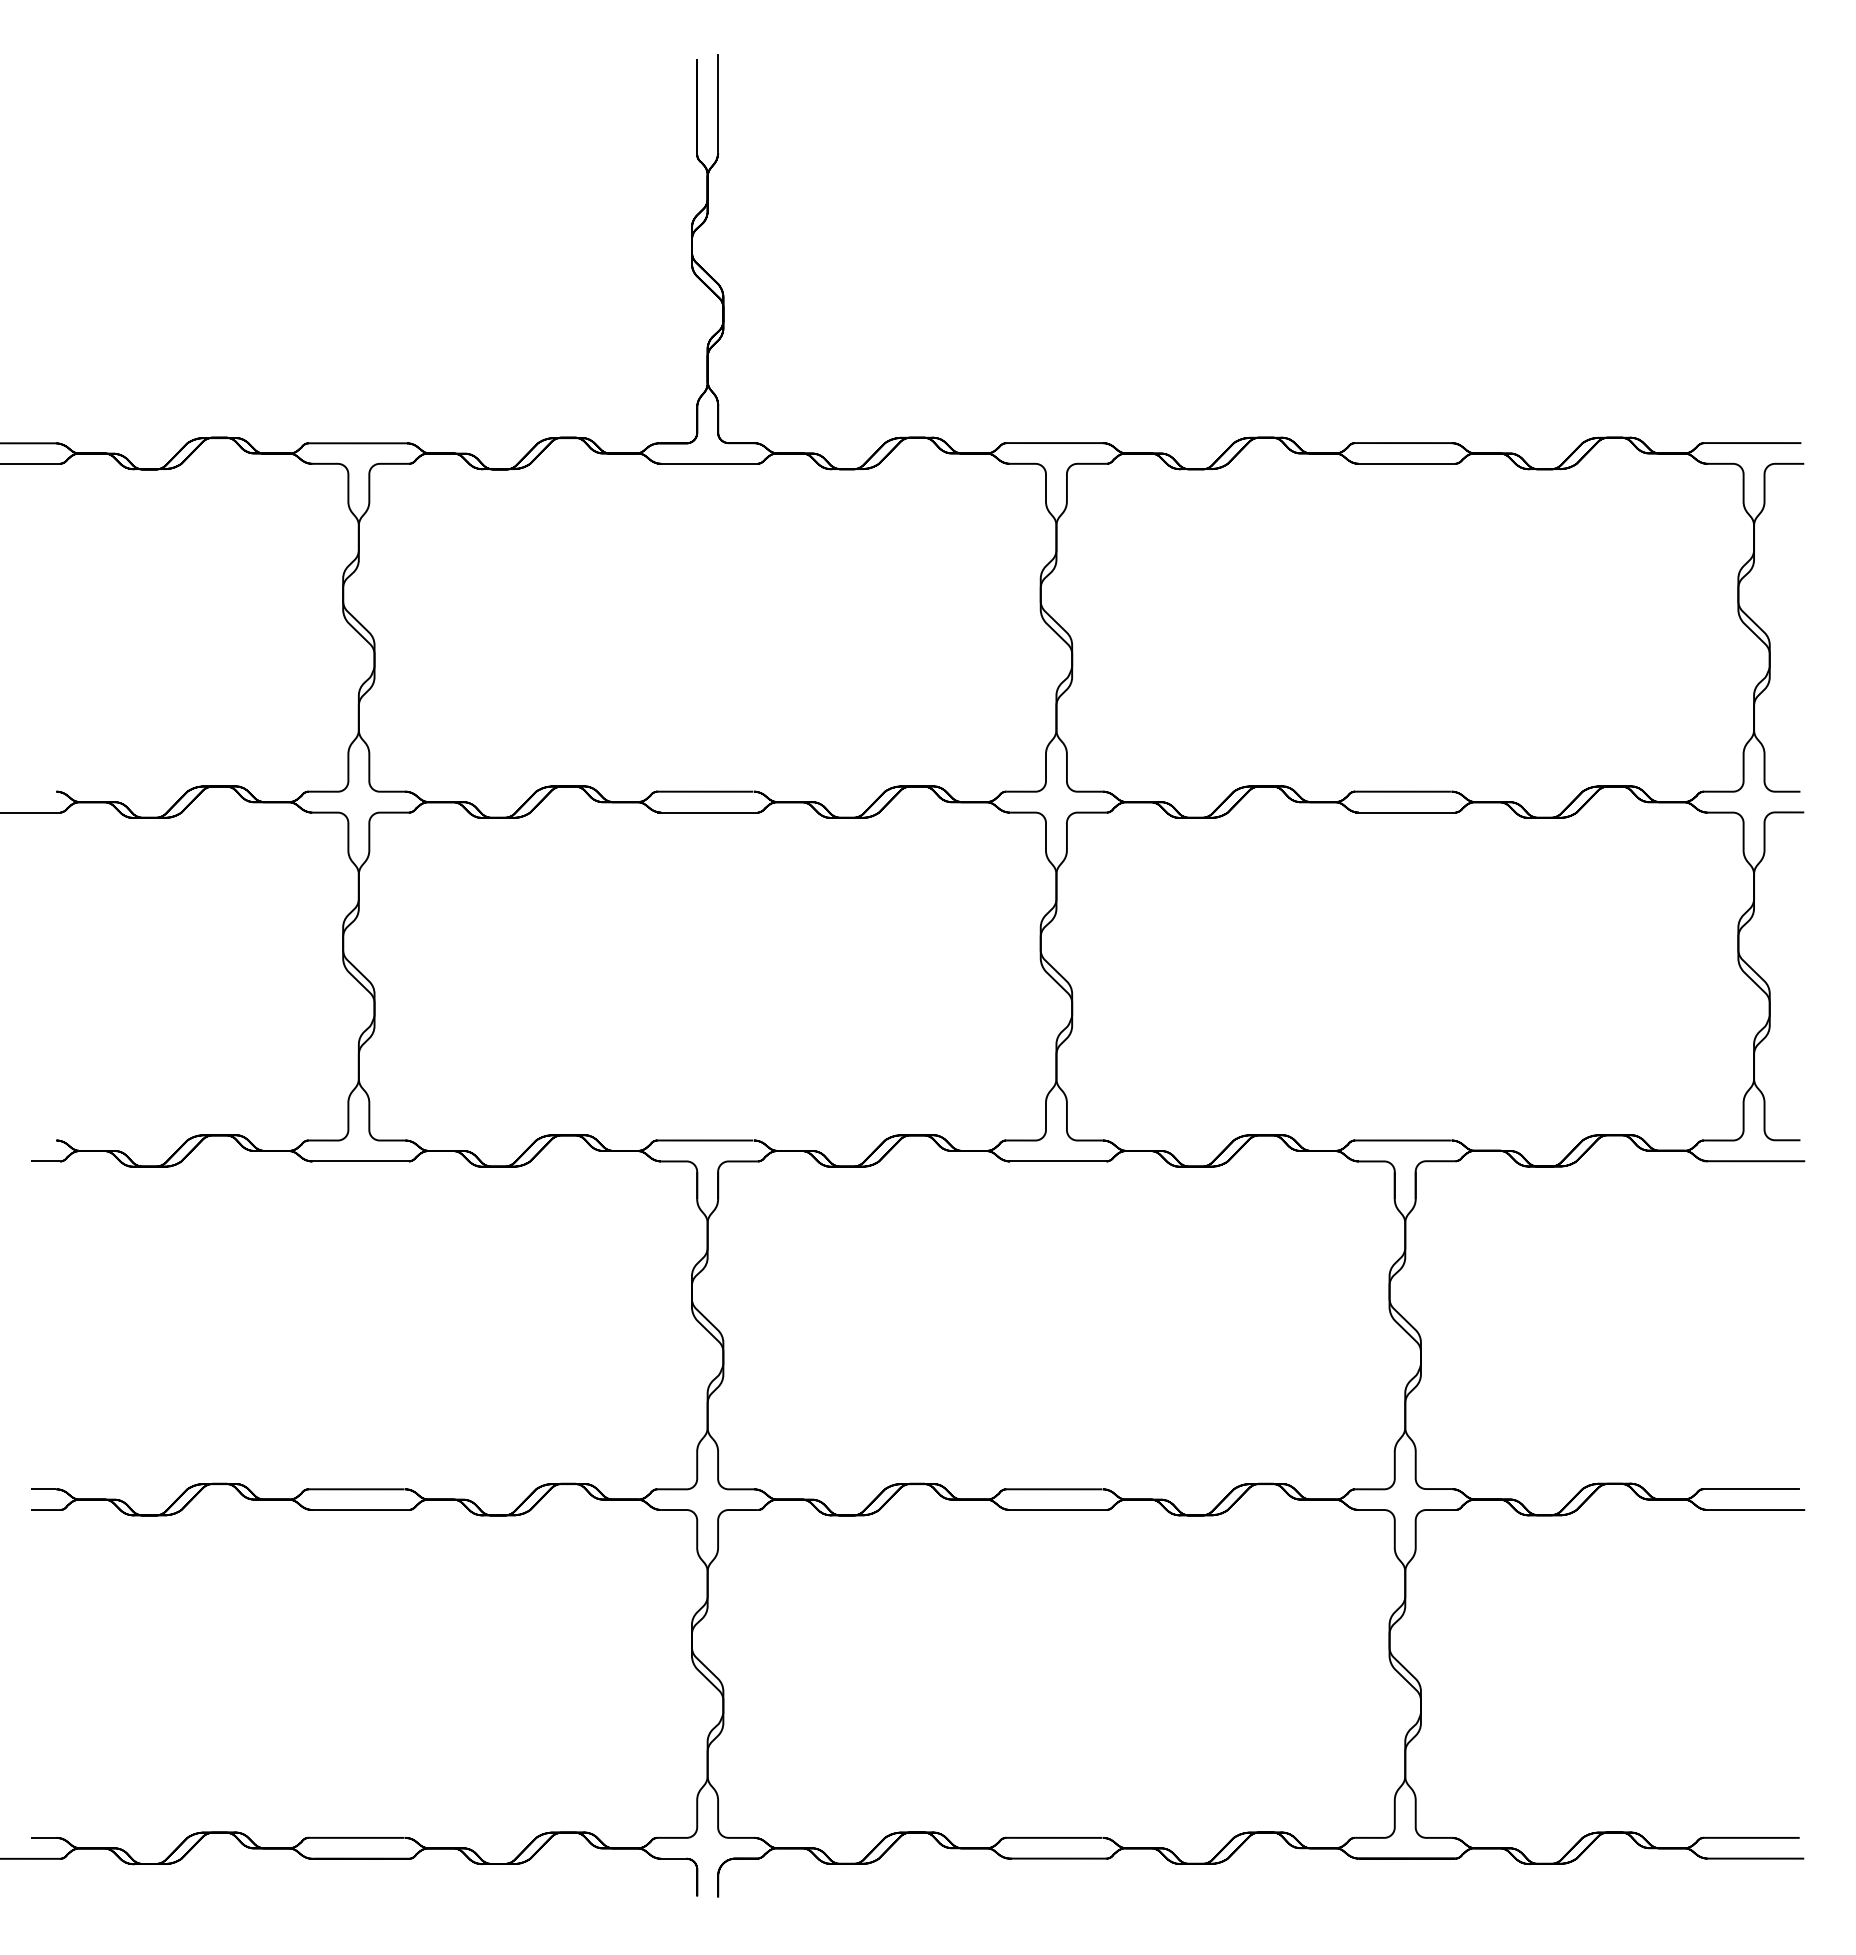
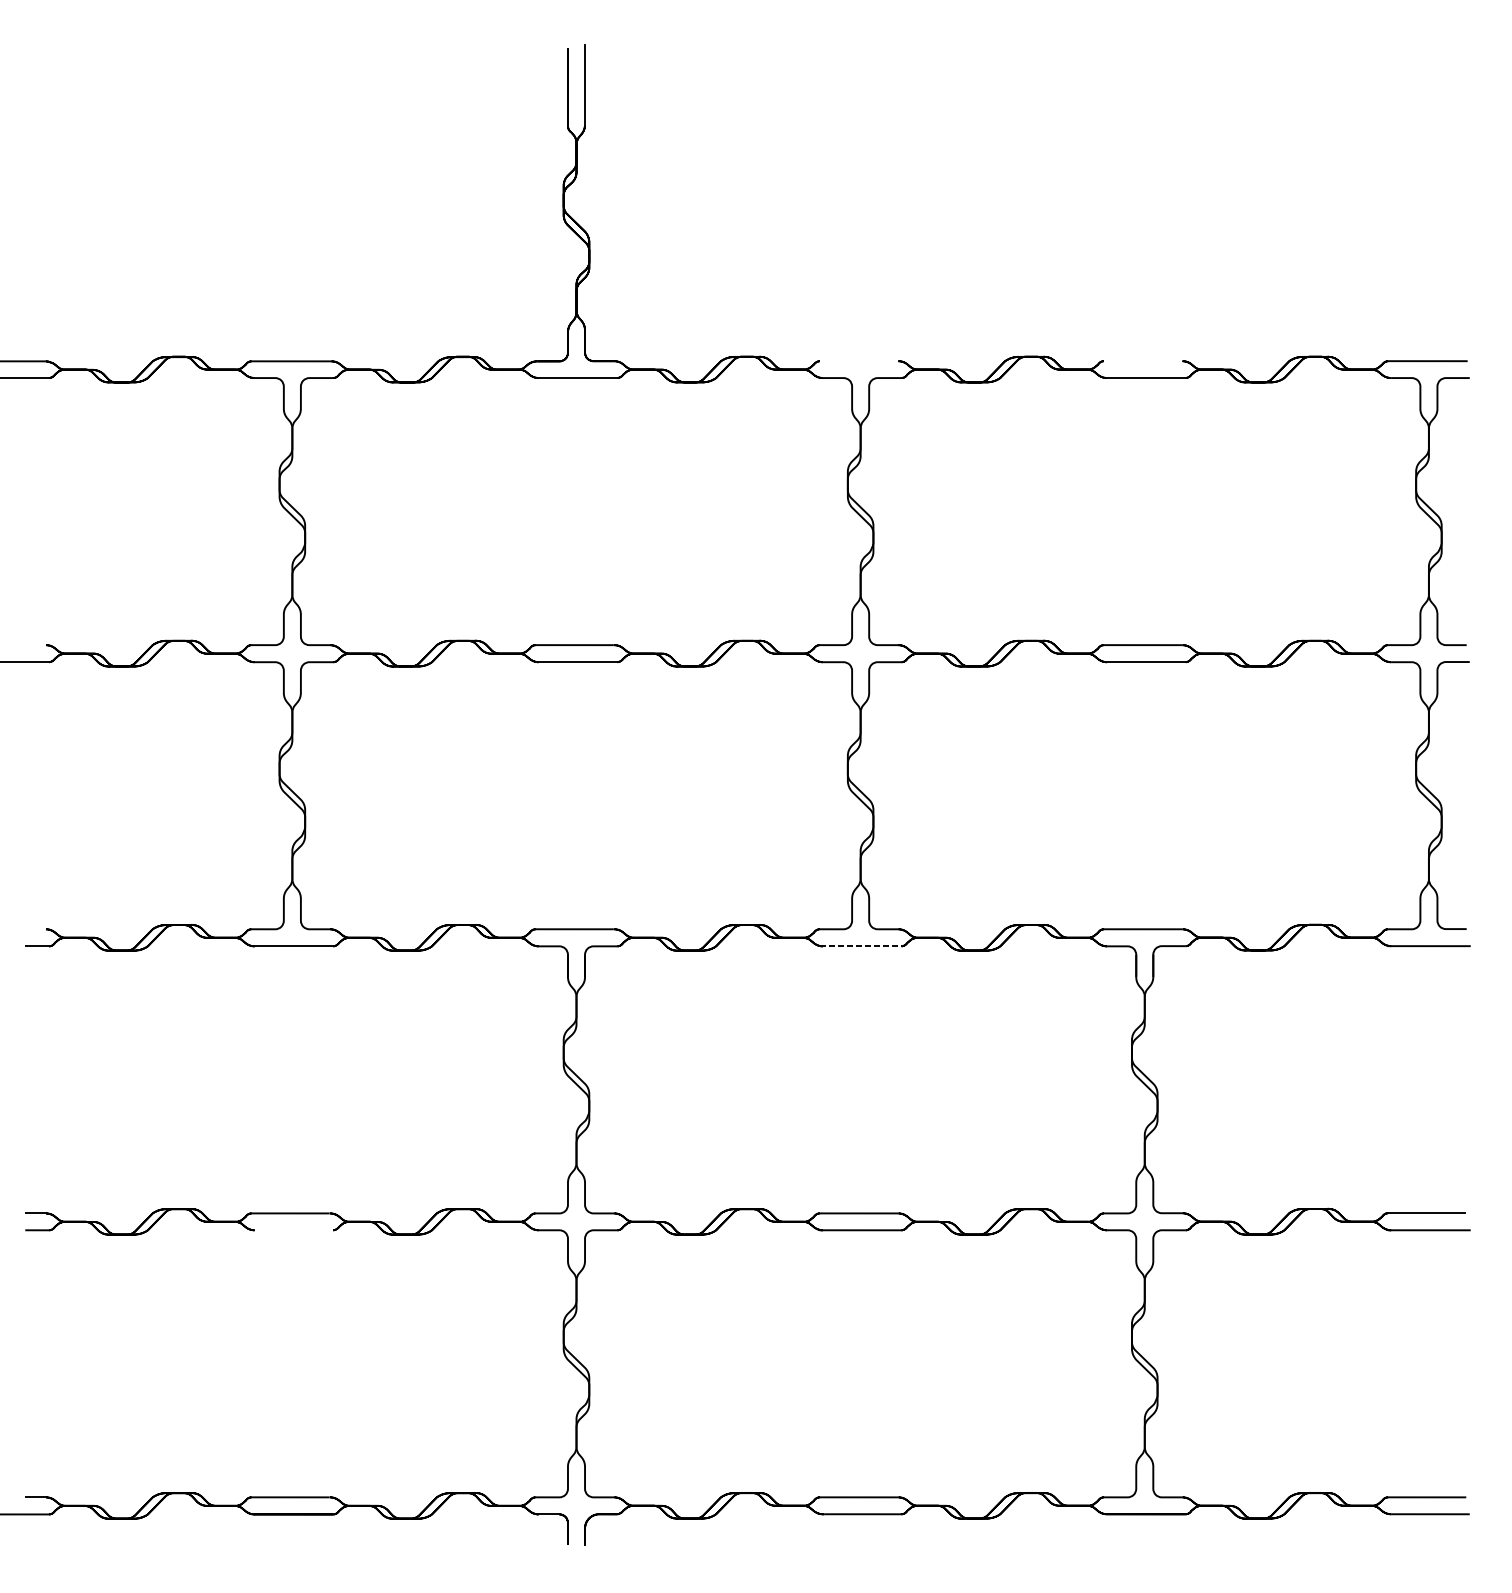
line: (1054, 443) -> (859, 361), removed
line: (1403, 443) -> (1143, 361), removed
line: (1056, 1161) -> (860, 946), solid -> dashed
line: (359, 1510) -> (292, 1230), removed

